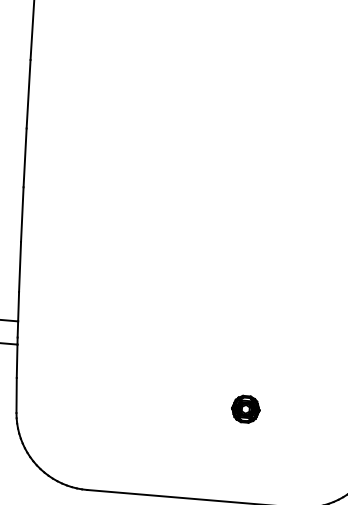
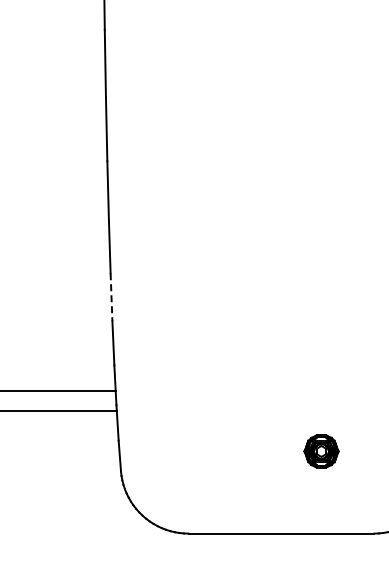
line: (22, 214) -> (111, 297), solid -> dashed
part: (245, 408) -> (321, 450), size x1.4

